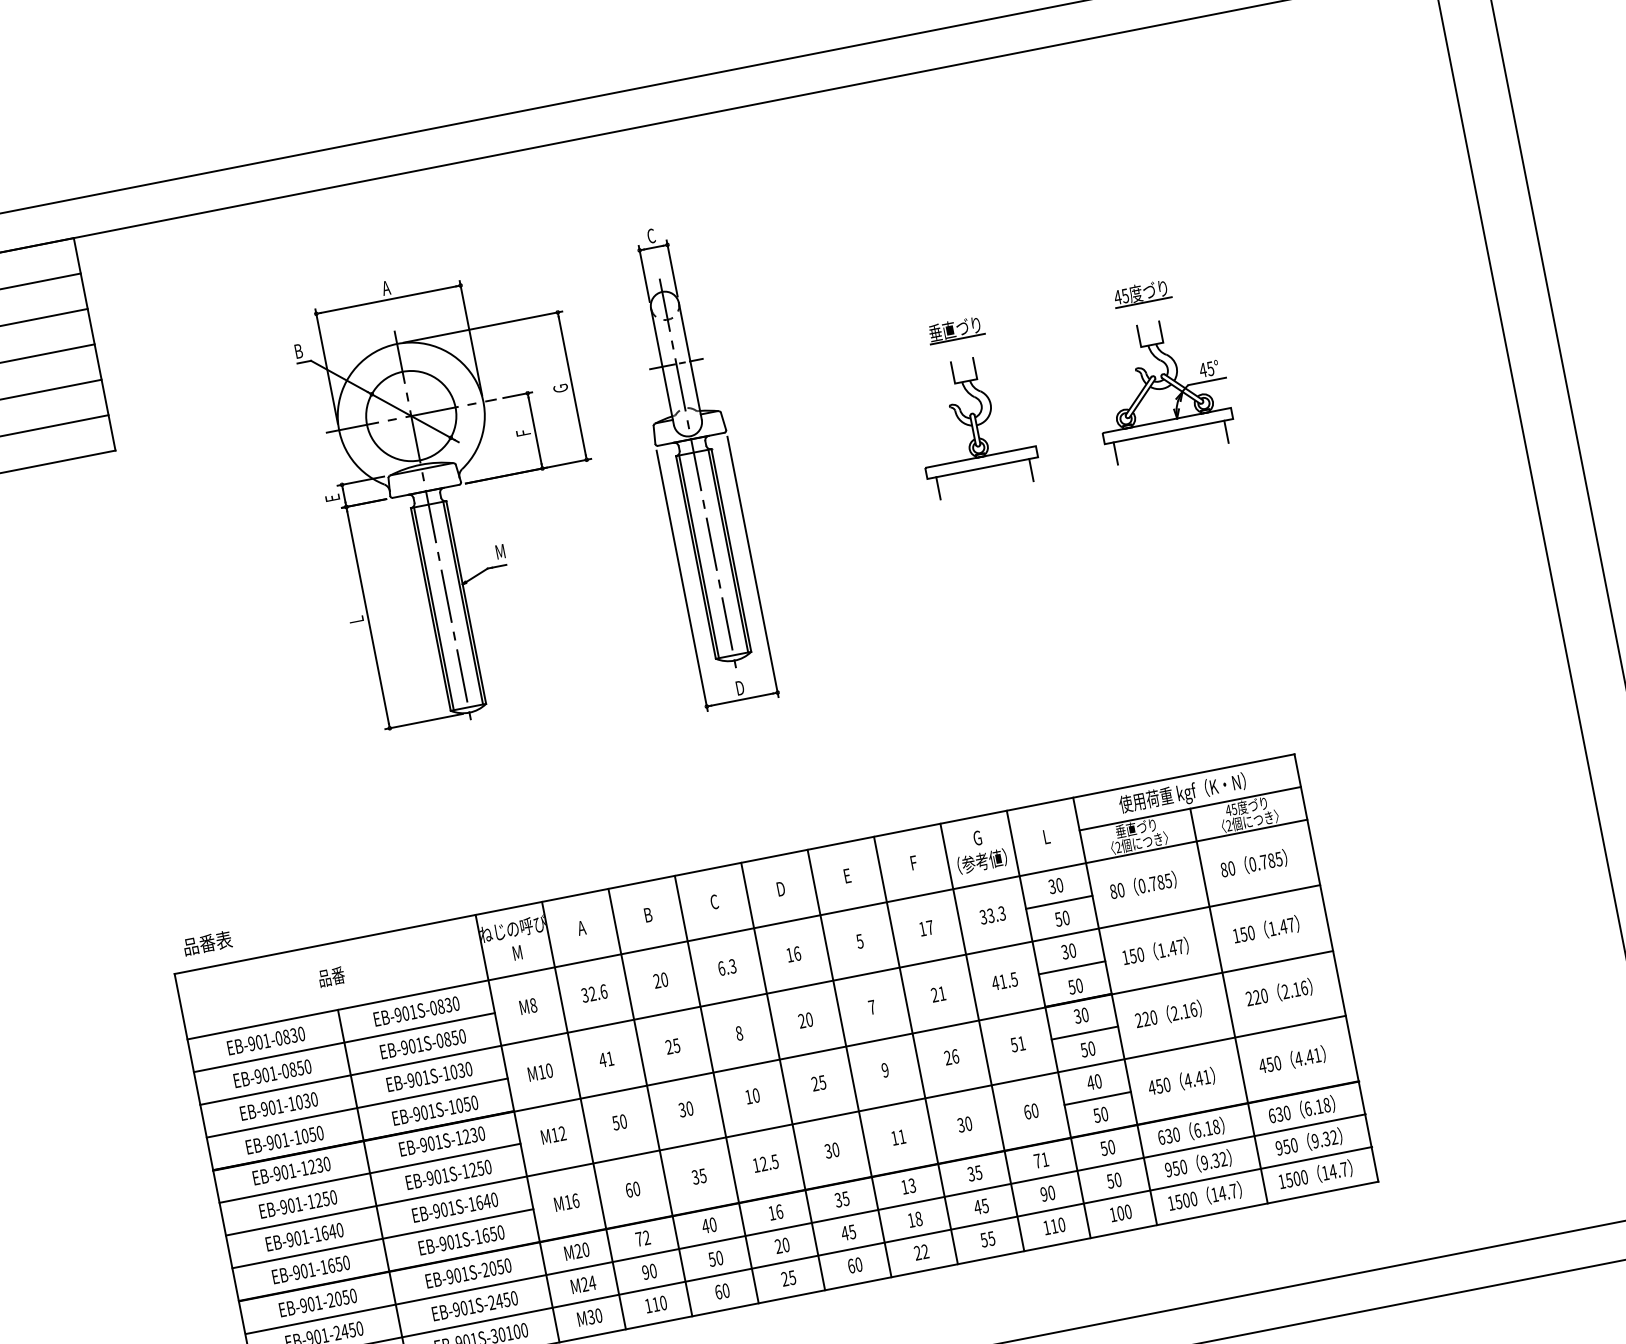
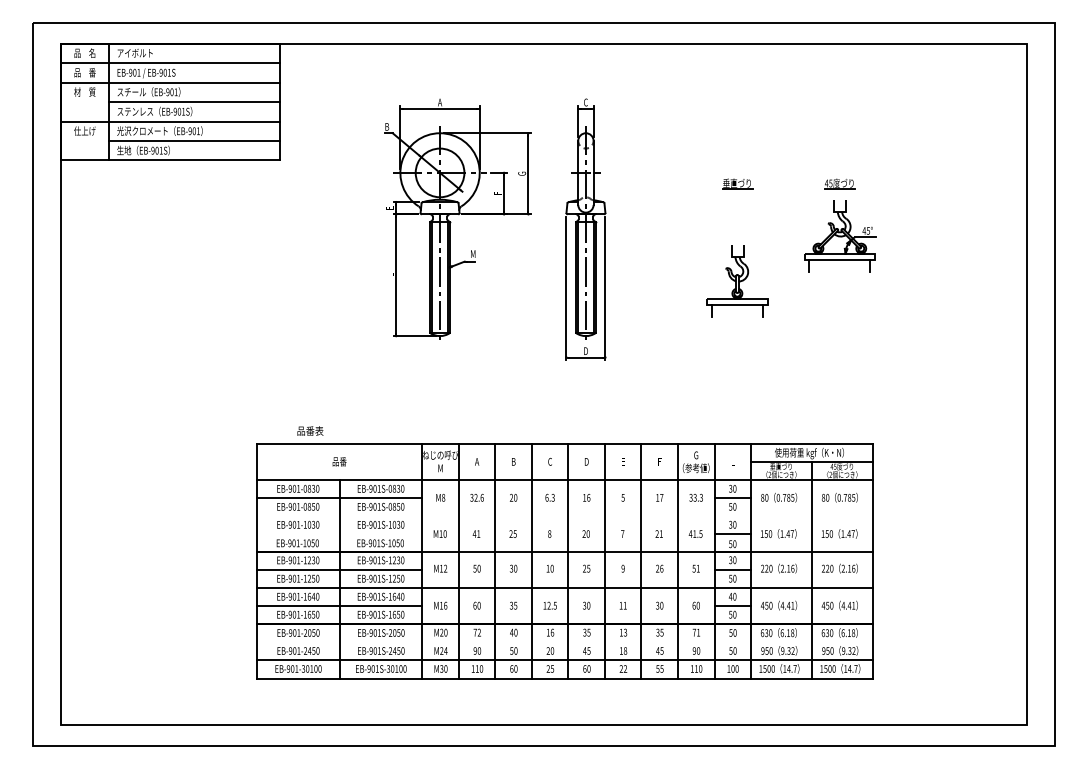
part: (974, 425) -> (737, 281), moved
text: (207, 942) -> (310, 430), moved
line: (759, 994) -> (564, 515), removed
line: (357, 1107) -> (339, 533), removed
line: (806, 1224) -> (565, 642), removed

